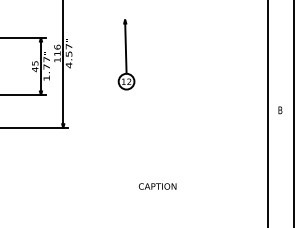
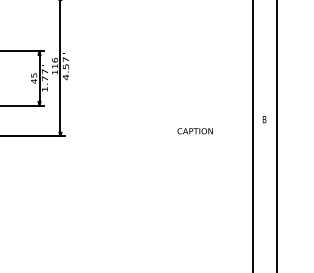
part: (126, 54) -> (119, 67), removed
text: (156, 186) -> (194, 131), moved

